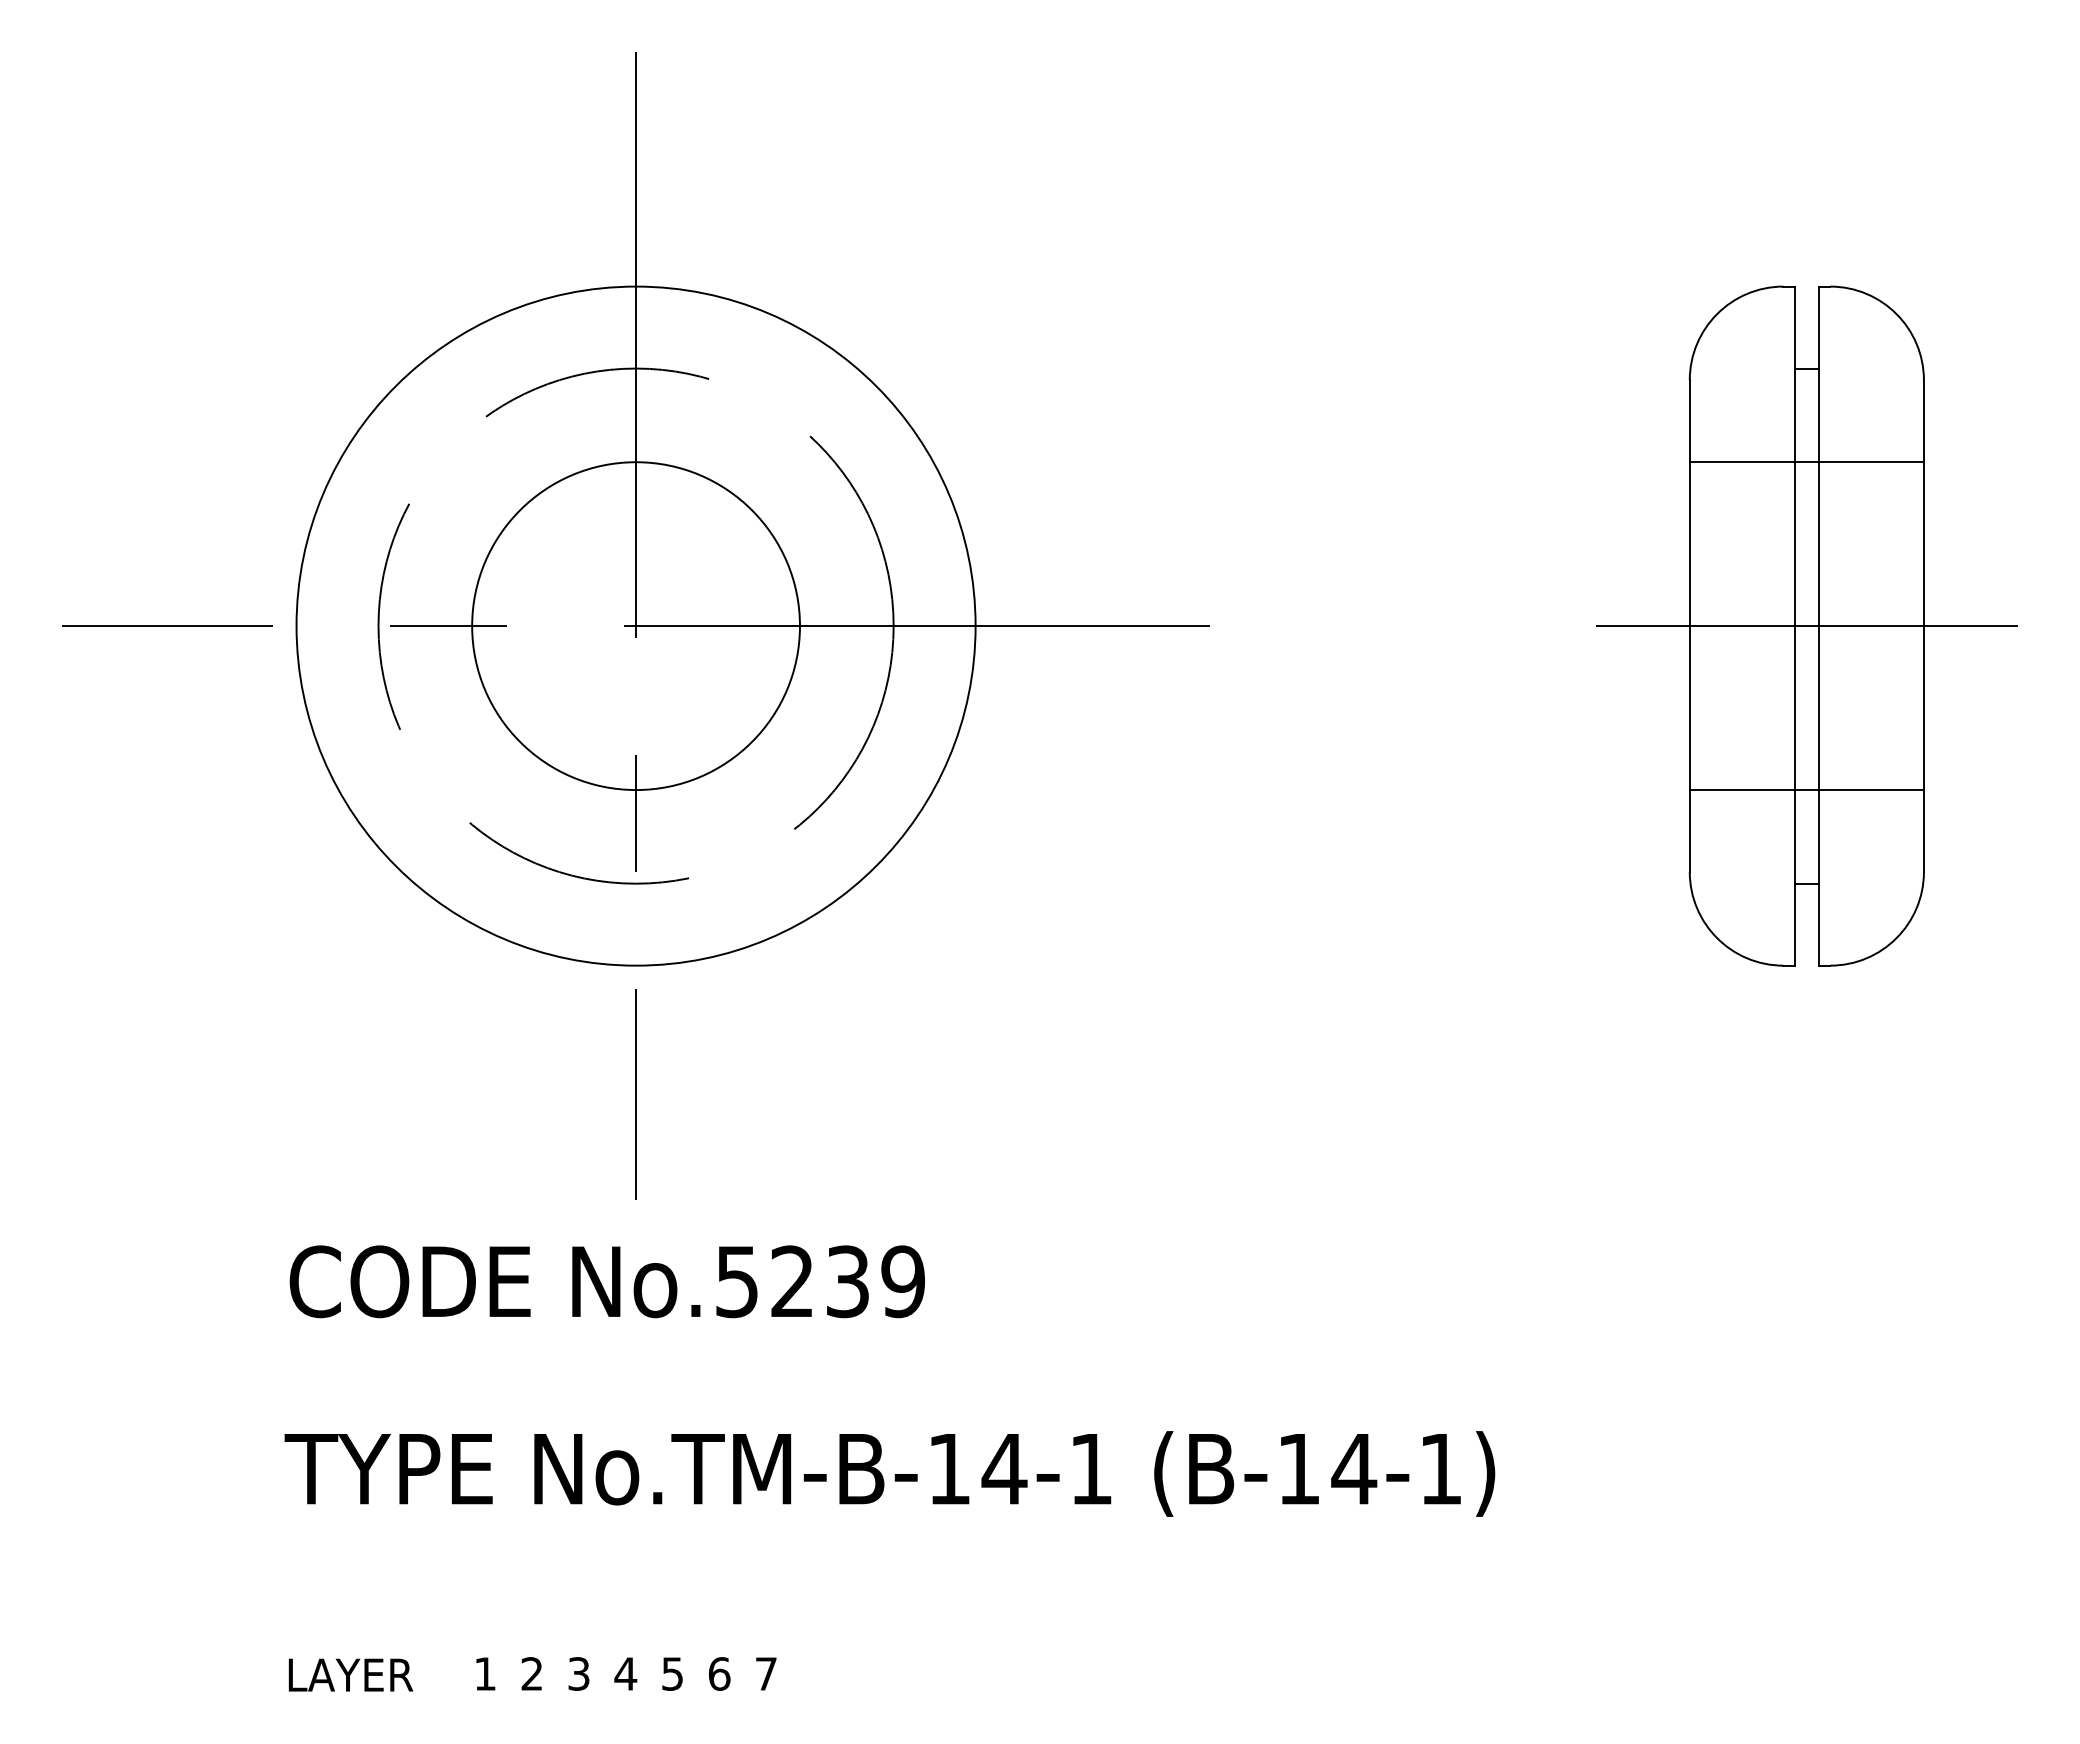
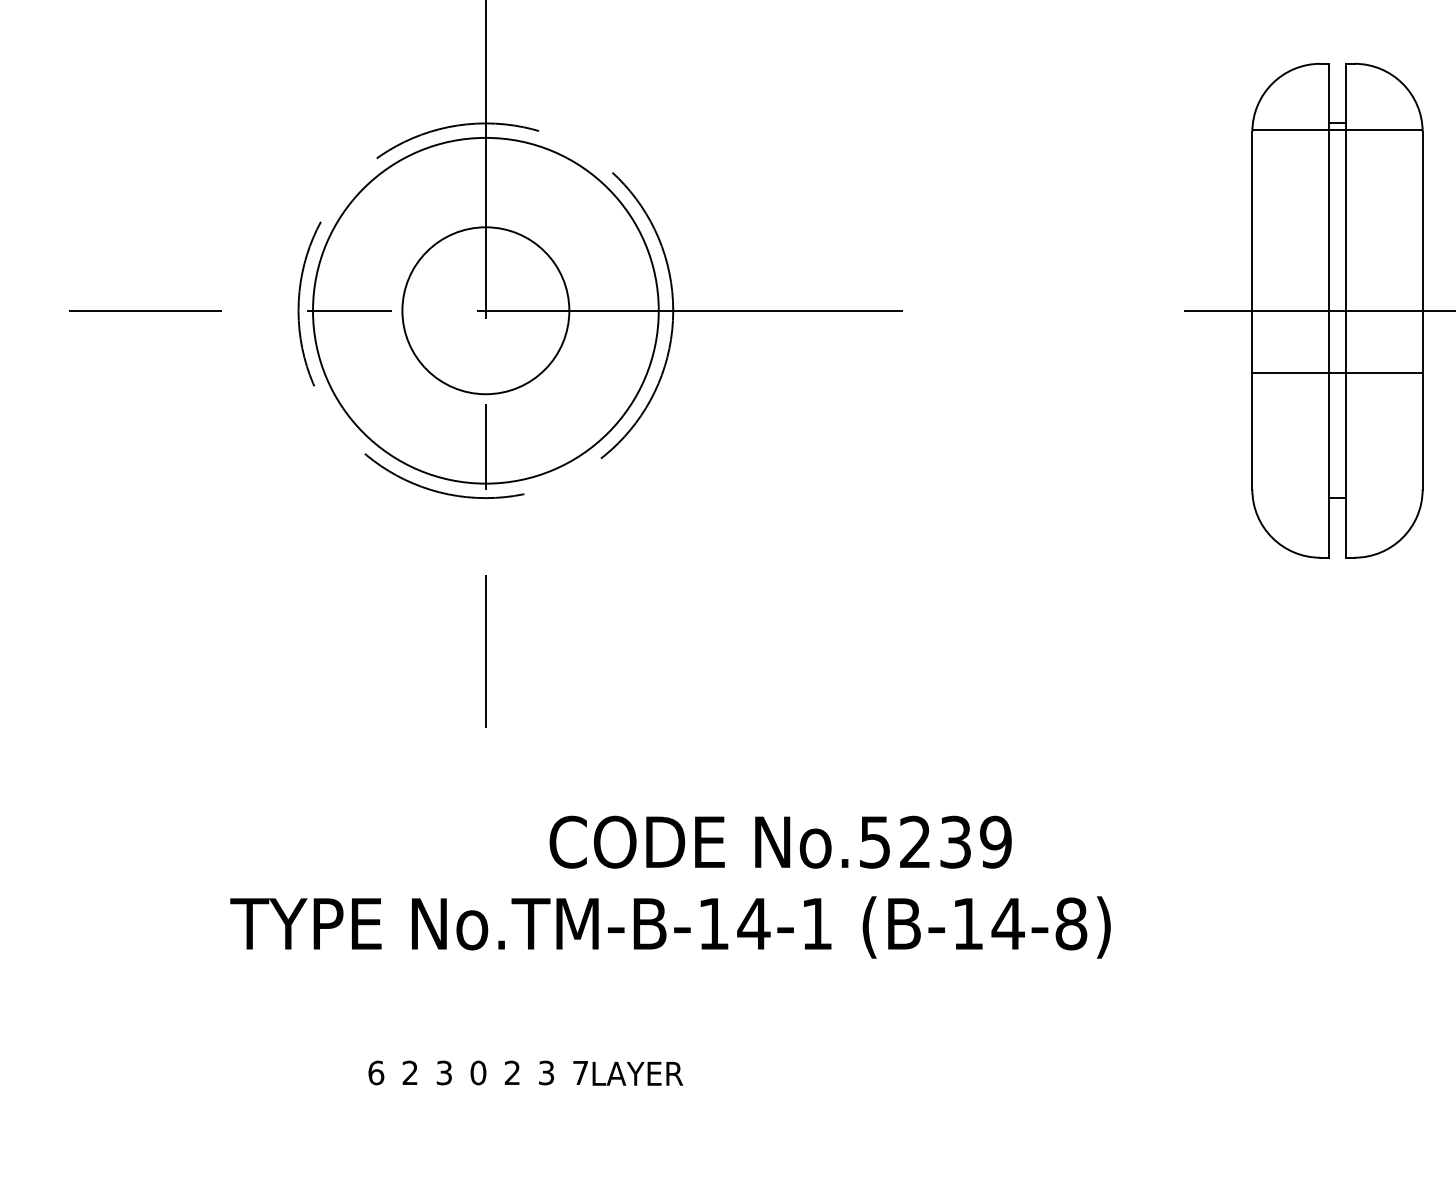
line: (1806, 462) -> (1337, 129), moved
circle: (635, 625) -> (485, 310), size x0.7
circle: (635, 626) -> (485, 311), size x0.7
line: (1806, 790) -> (1337, 373), moved
text: (606, 1281) -> (780, 842), moved
text: (1440, 1468) -> (1071, 923), (B-14-1) -> (B-14-8)
text: (485, 1673) -> (376, 1072), 1 -> 6
text: (625, 1673) -> (478, 1072), 4 -> 0
text: (672, 1673) -> (512, 1072), 5 -> 2
text: (719, 1673) -> (546, 1072), 6 -> 3
text: (350, 1674) -> (637, 1073), moved

